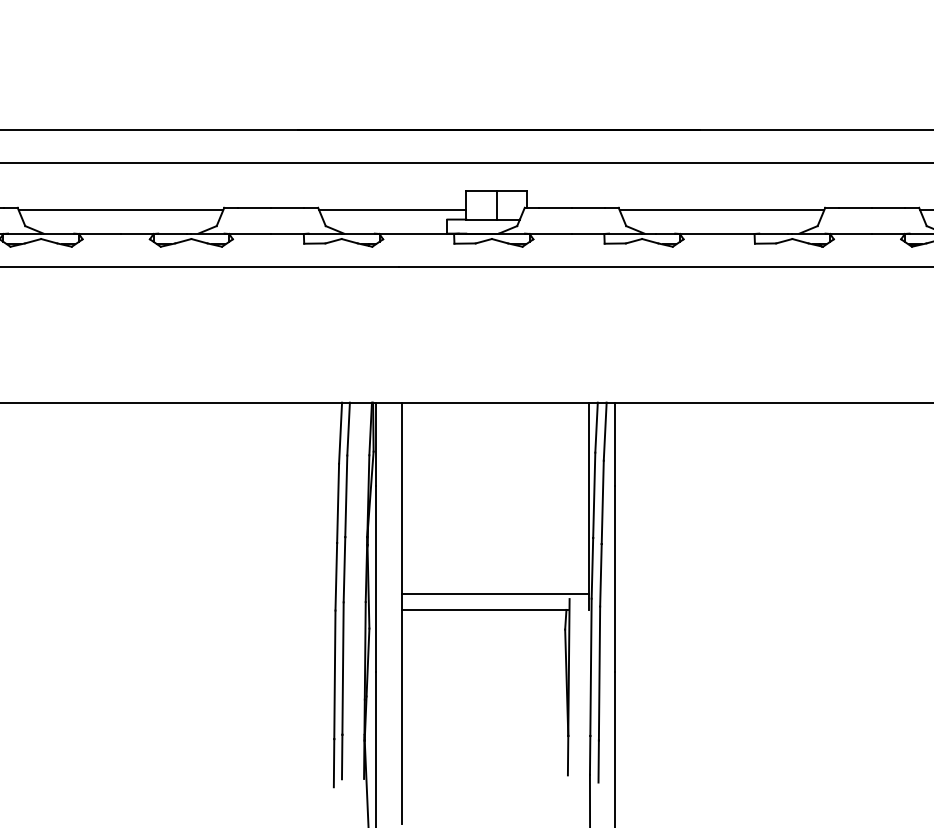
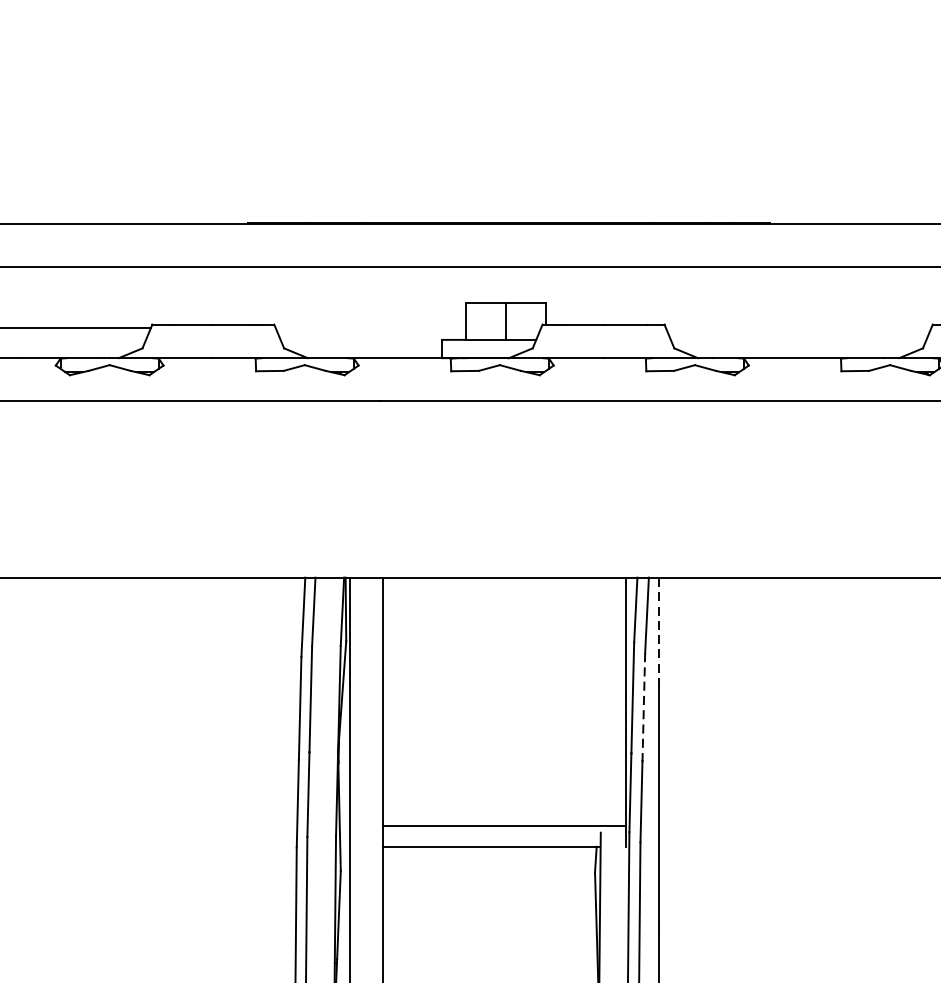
line: (392, 210) -> (370, 328), removed
line: (721, 210) -> (798, 328), removed
line: (614, 444) -> (659, 631), solid -> dashed
line: (602, 502) -> (643, 707), solid -> dashed

